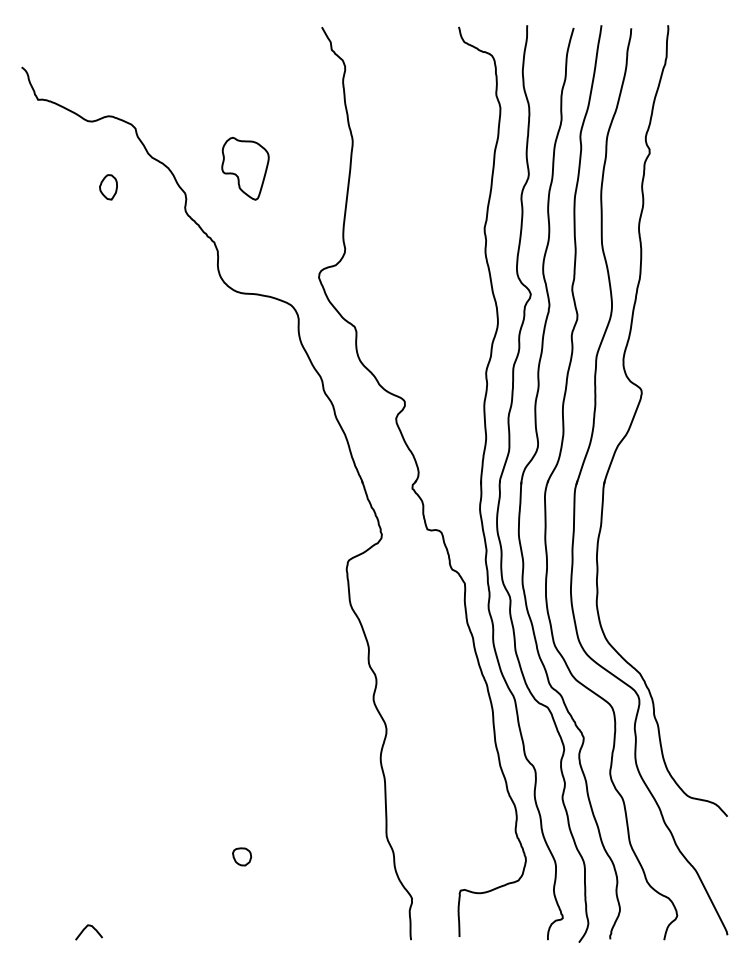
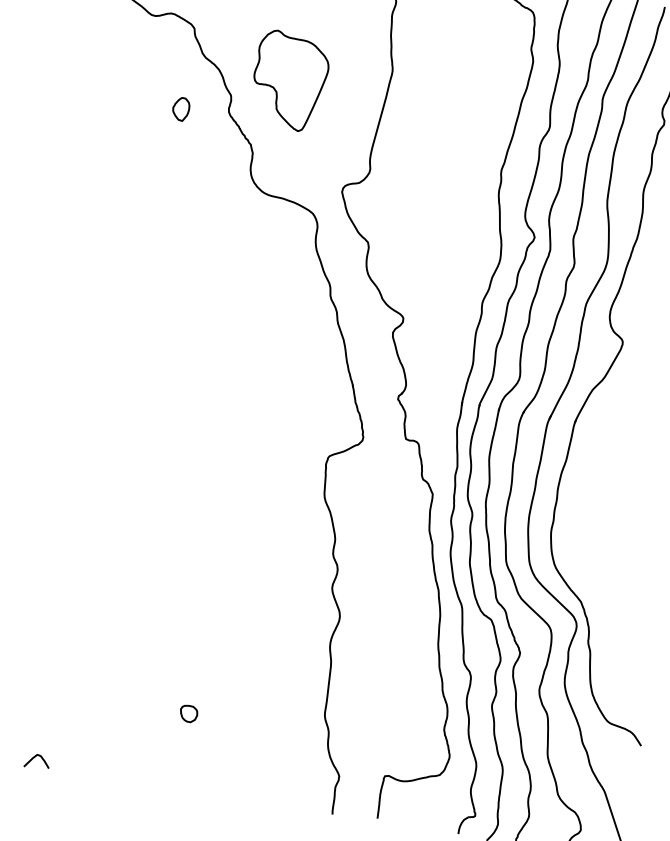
part: (245, 168) -> (290, 81), size x1.67
part: (108, 187) -> (181, 109), moved

